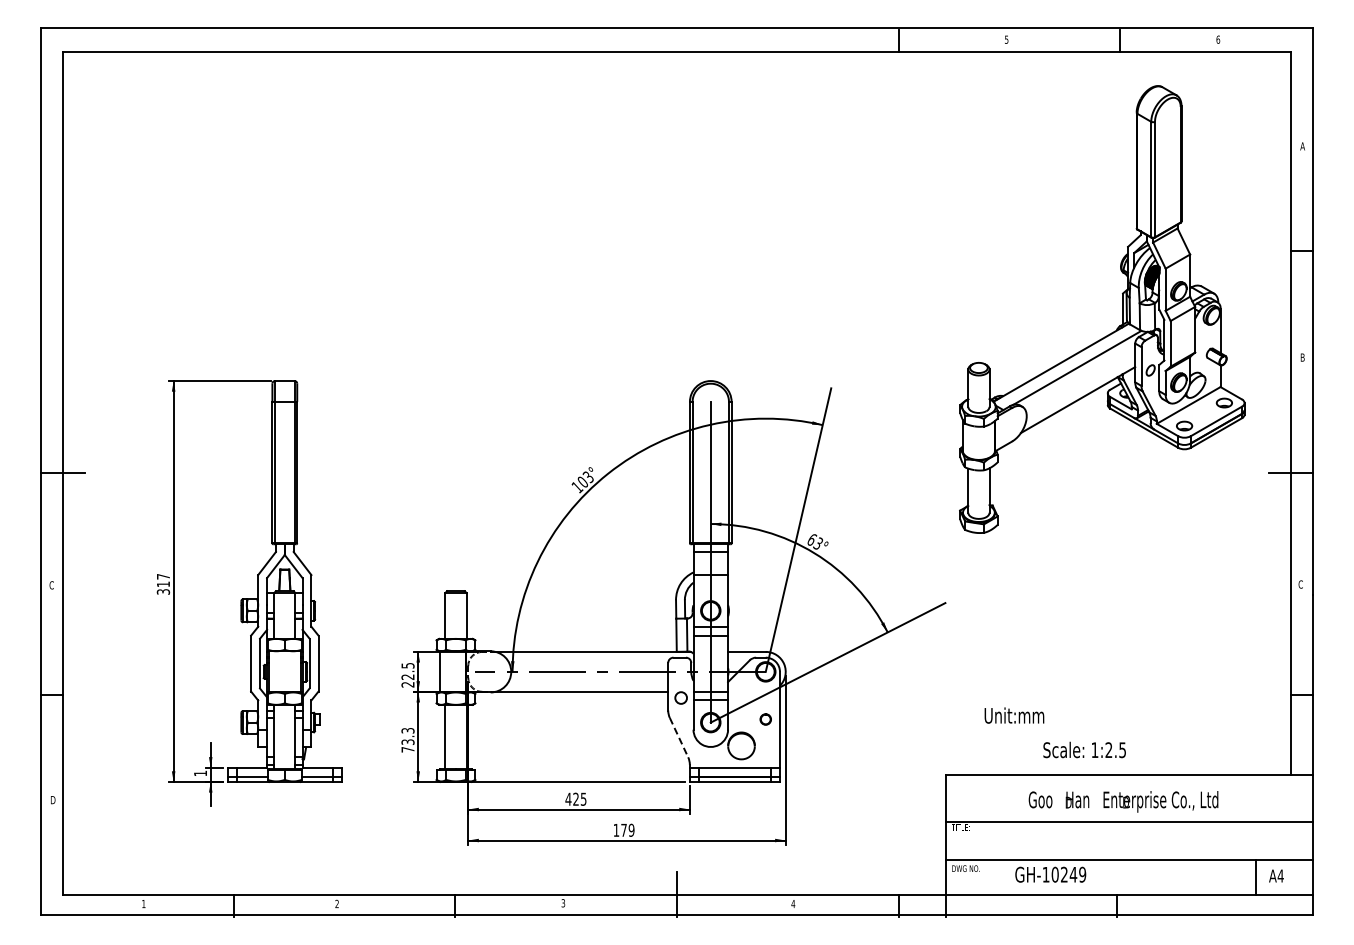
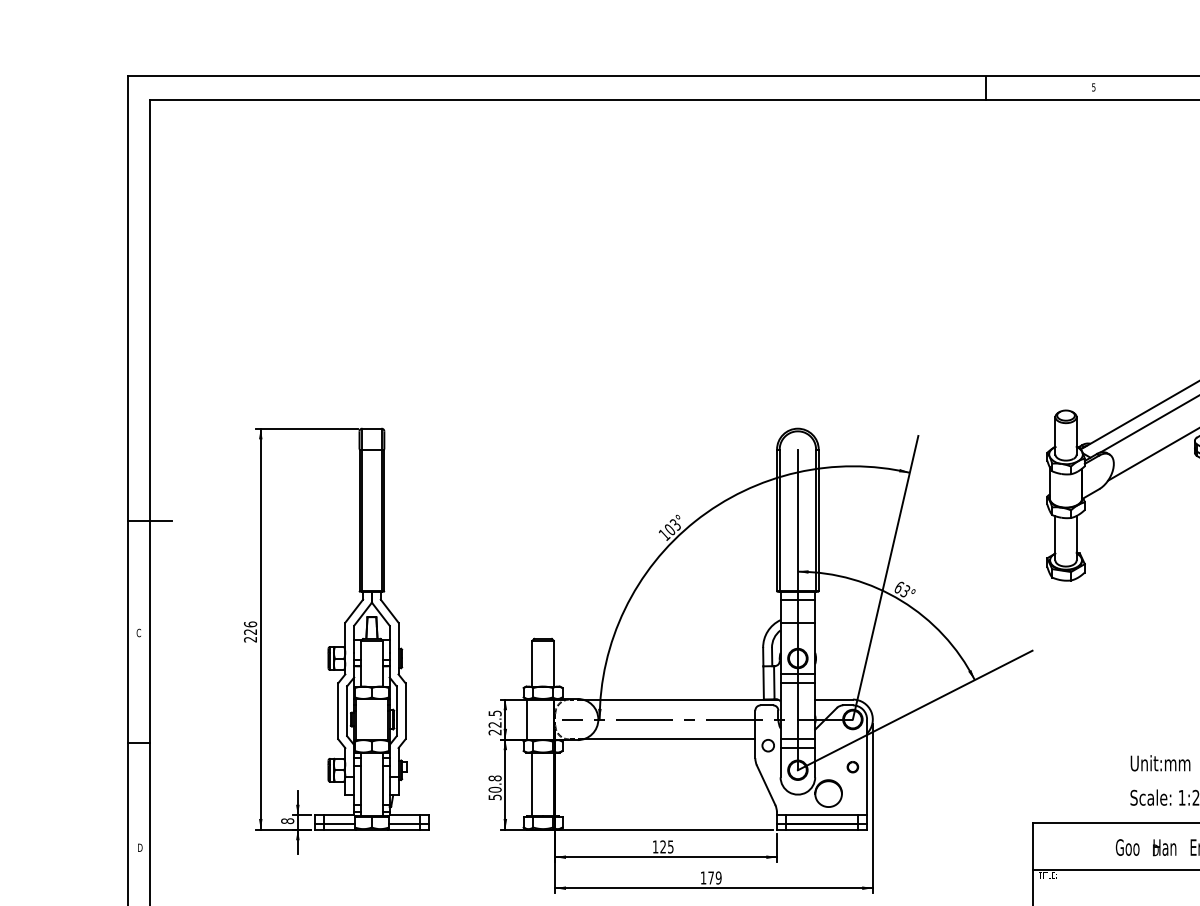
text: (163, 583) -> (250, 631), 317 -> 226
text: (1014, 715) -> (1160, 763), moved
line: (679, 737) -> (766, 785), dashed -> solid
text: (407, 739) -> (494, 787), 73.3 -> 50.8
text: (200, 773) -> (287, 821), 1 -> 8
text: (568, 798) -> (655, 846), 425 -> 125

